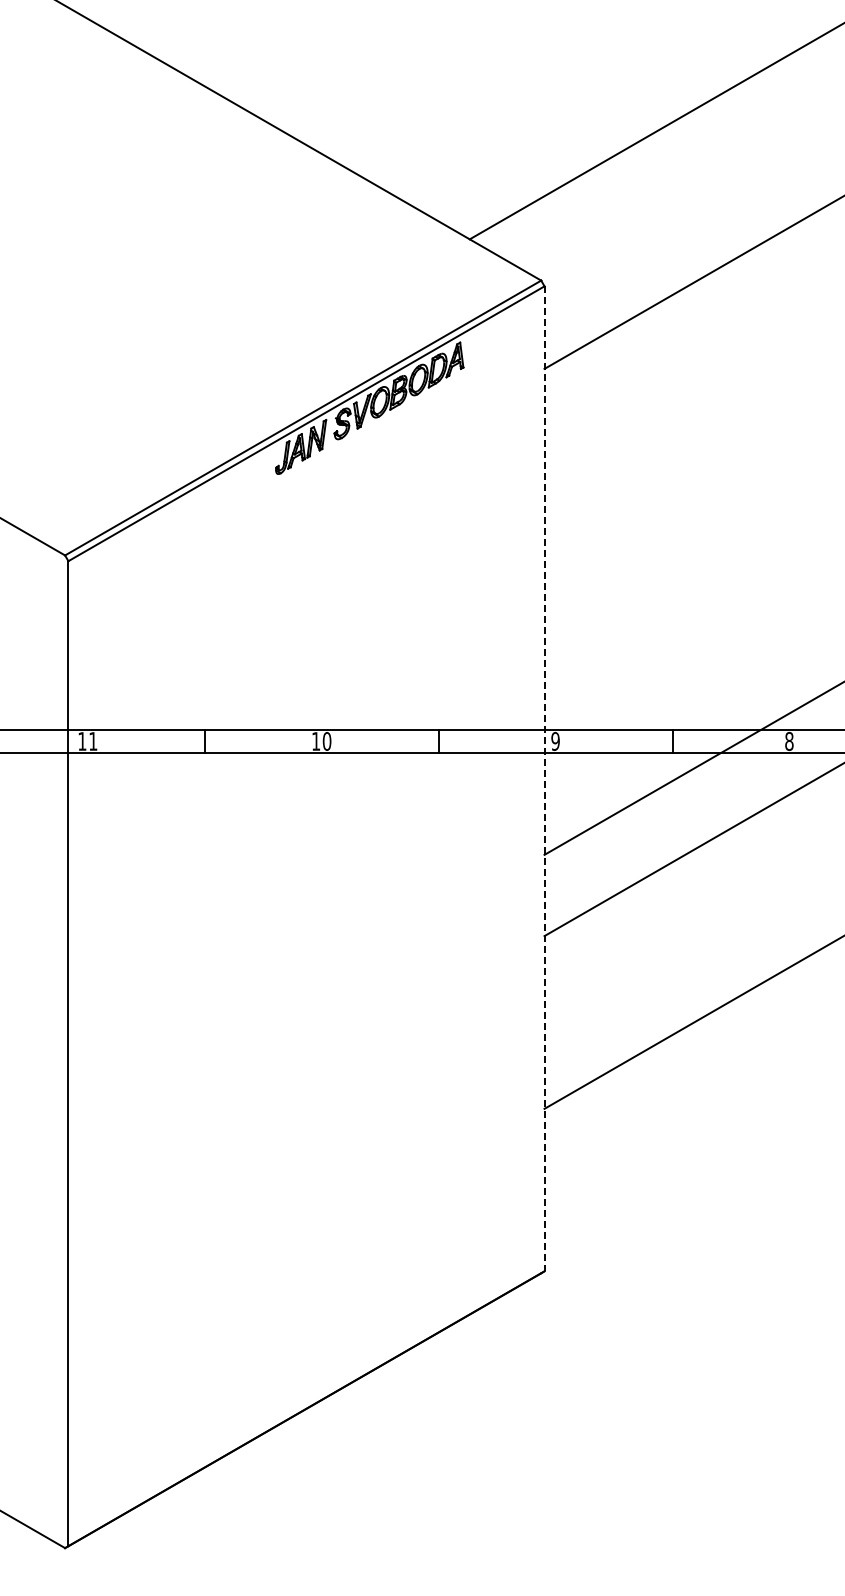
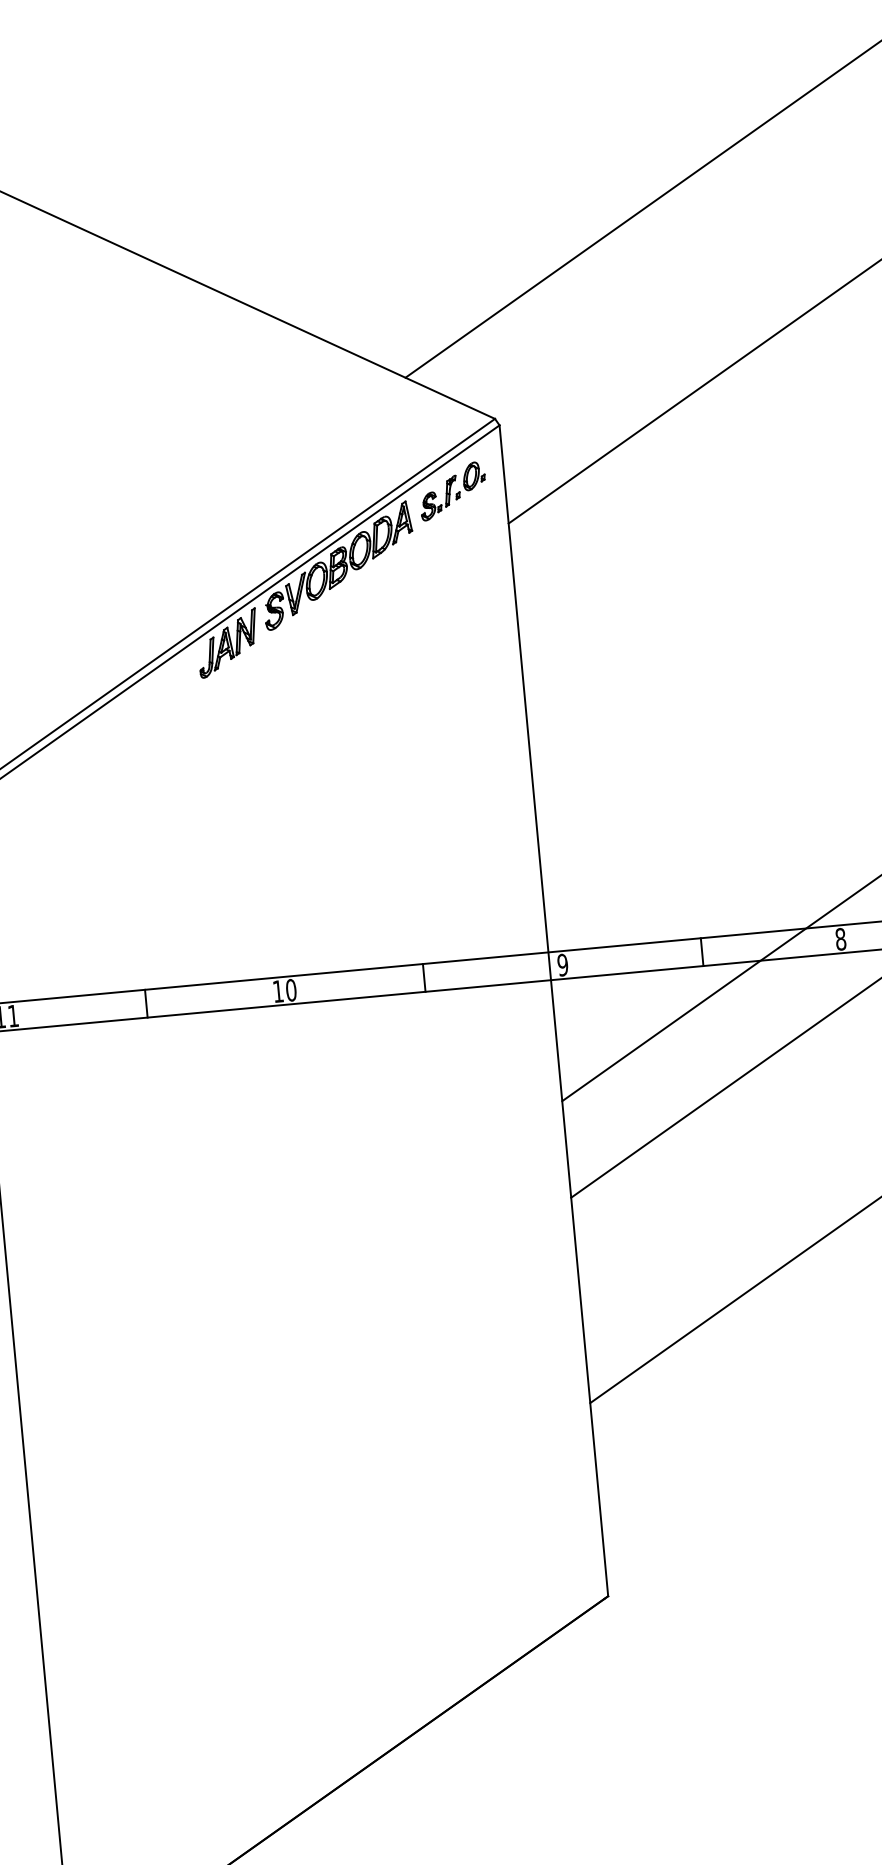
part: (500, 337) -> (452, 491), added
line: (544, 779) -> (553, 1011), dashed -> solid

